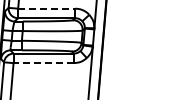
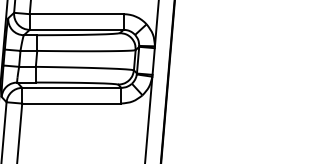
line: (46, 8) -> (76, 13), dashed -> solid
line: (43, 63) -> (71, 104), dashed -> solid

